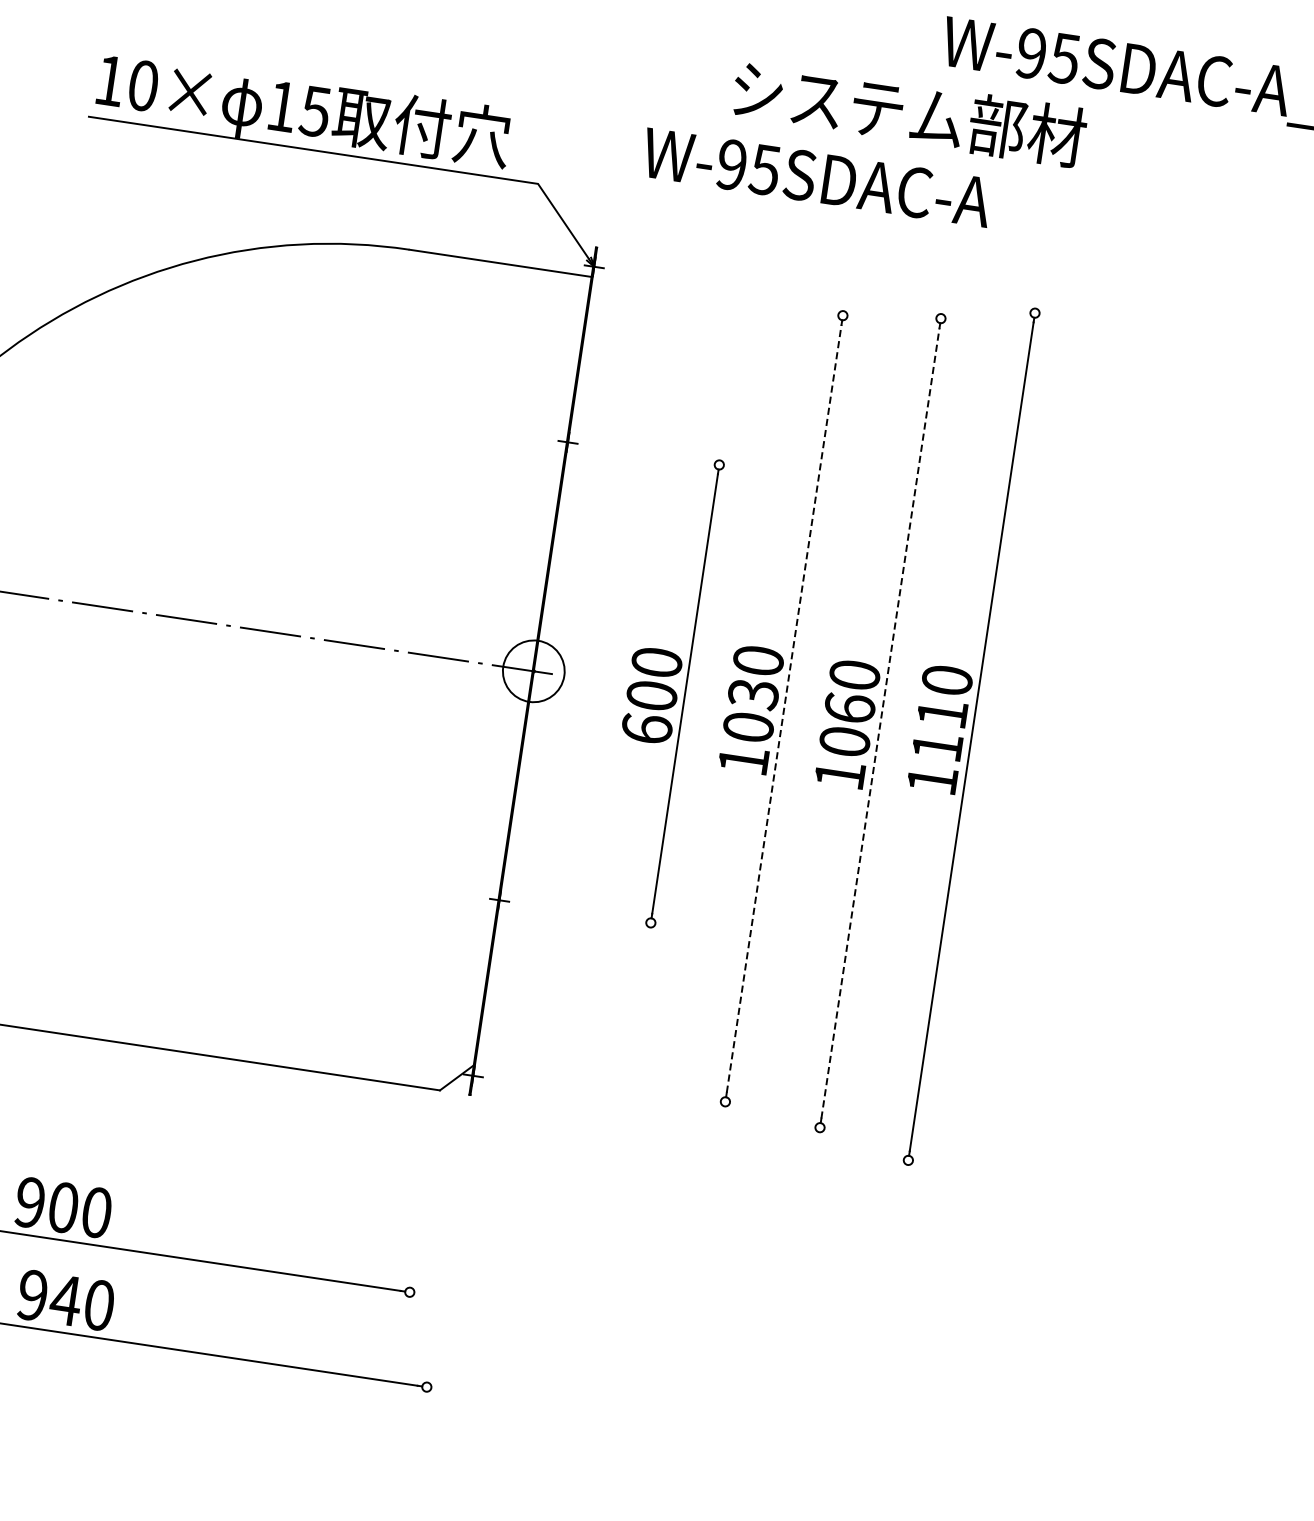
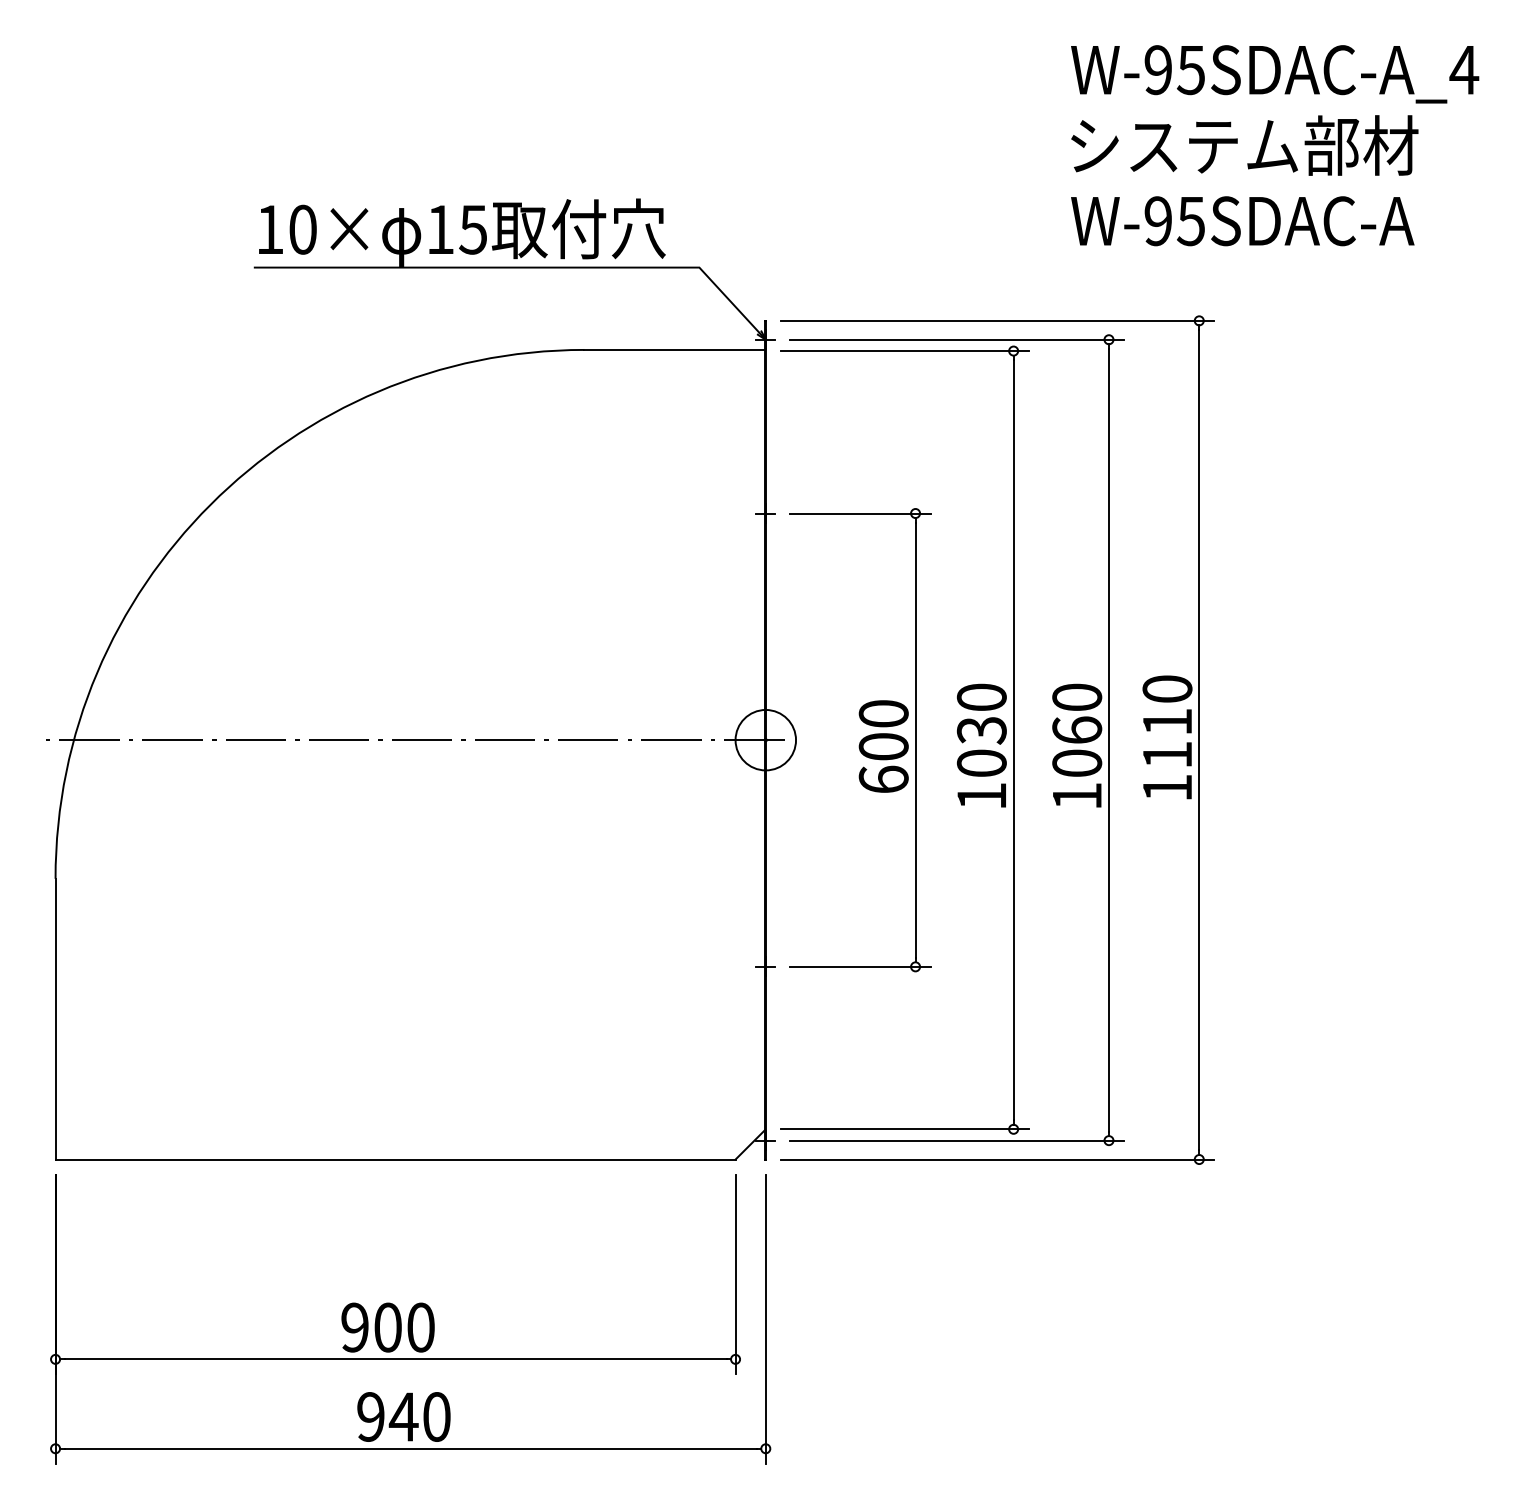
text: (909, 113) -> (1244, 145), moved
text: (816, 177) -> (1242, 221), moved
line: (831, 282) -> (997, 320), added
line: (786, 295) -> (956, 339), added
line: (732, 299) -> (904, 351), added
line: (663, 456) -> (860, 513), added
line: (784, 708) -> (1013, 739), dashed -> solid
line: (880, 722) -> (1108, 739), dashed -> solid
line: (595, 914) -> (860, 966), added
line: (615, 1085) -> (904, 1129), added
line: (667, 1104) -> (957, 1140), added
line: (704, 1129) -> (997, 1159), added
line: (422, 1206) -> (735, 1274), added
line: (446, 1255) -> (765, 1318), added

